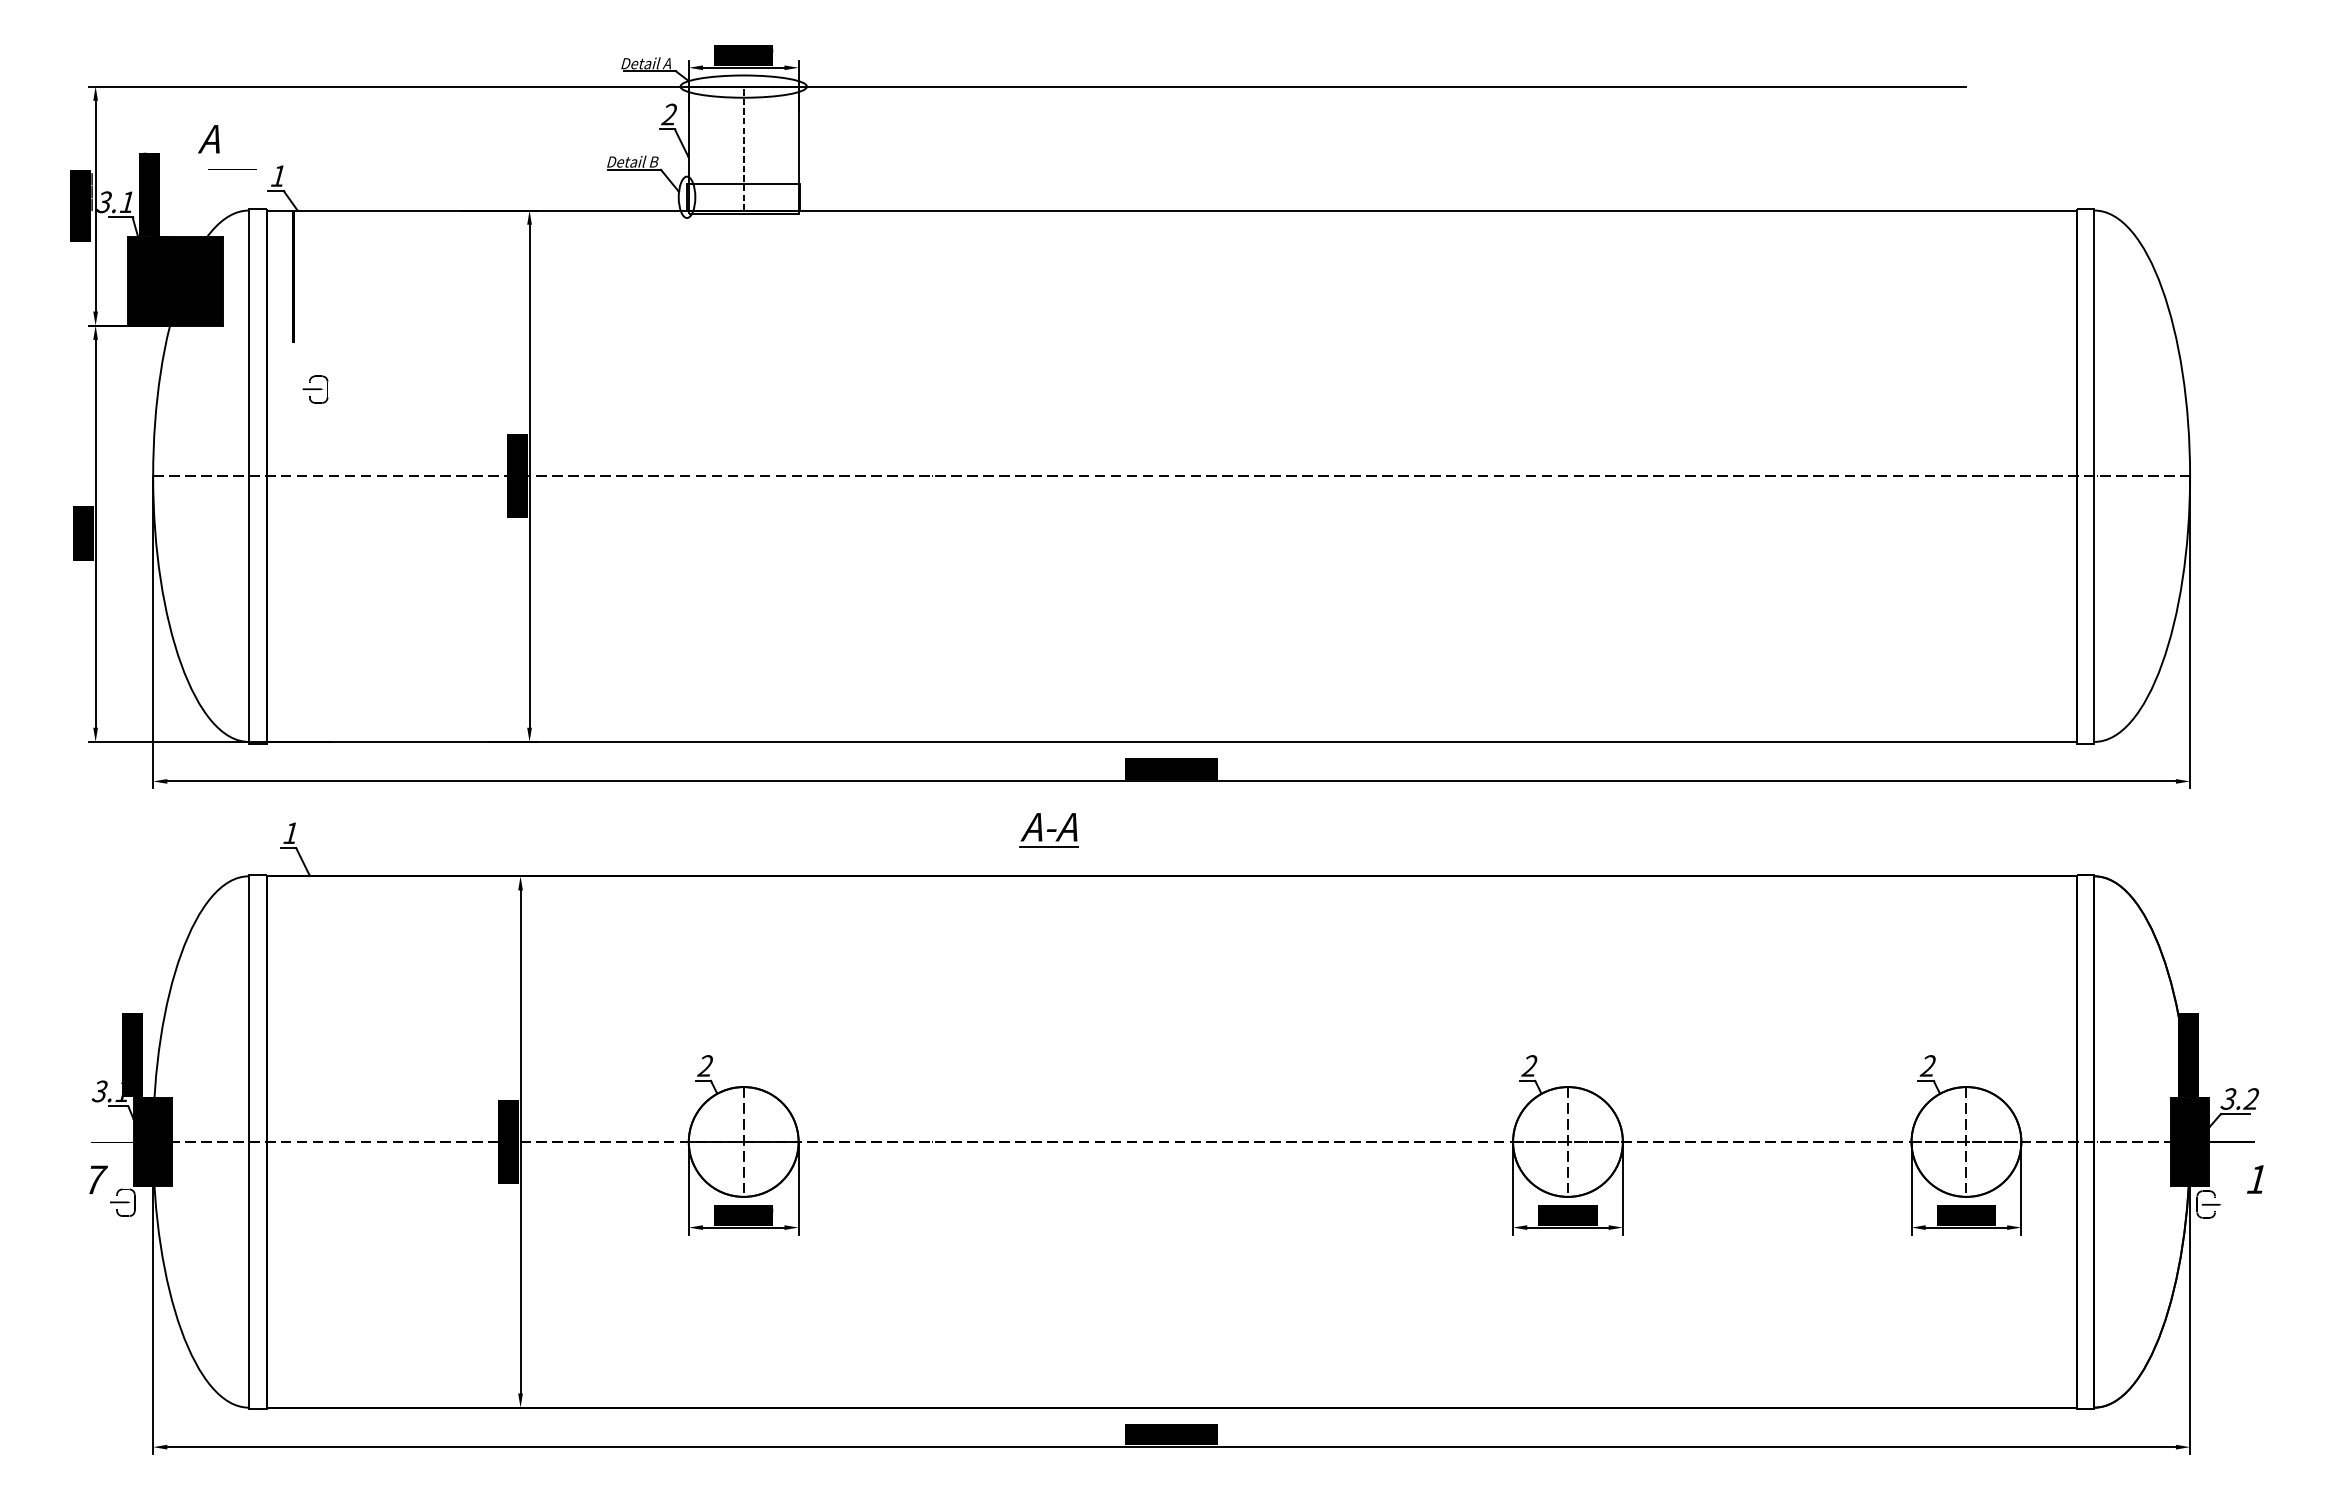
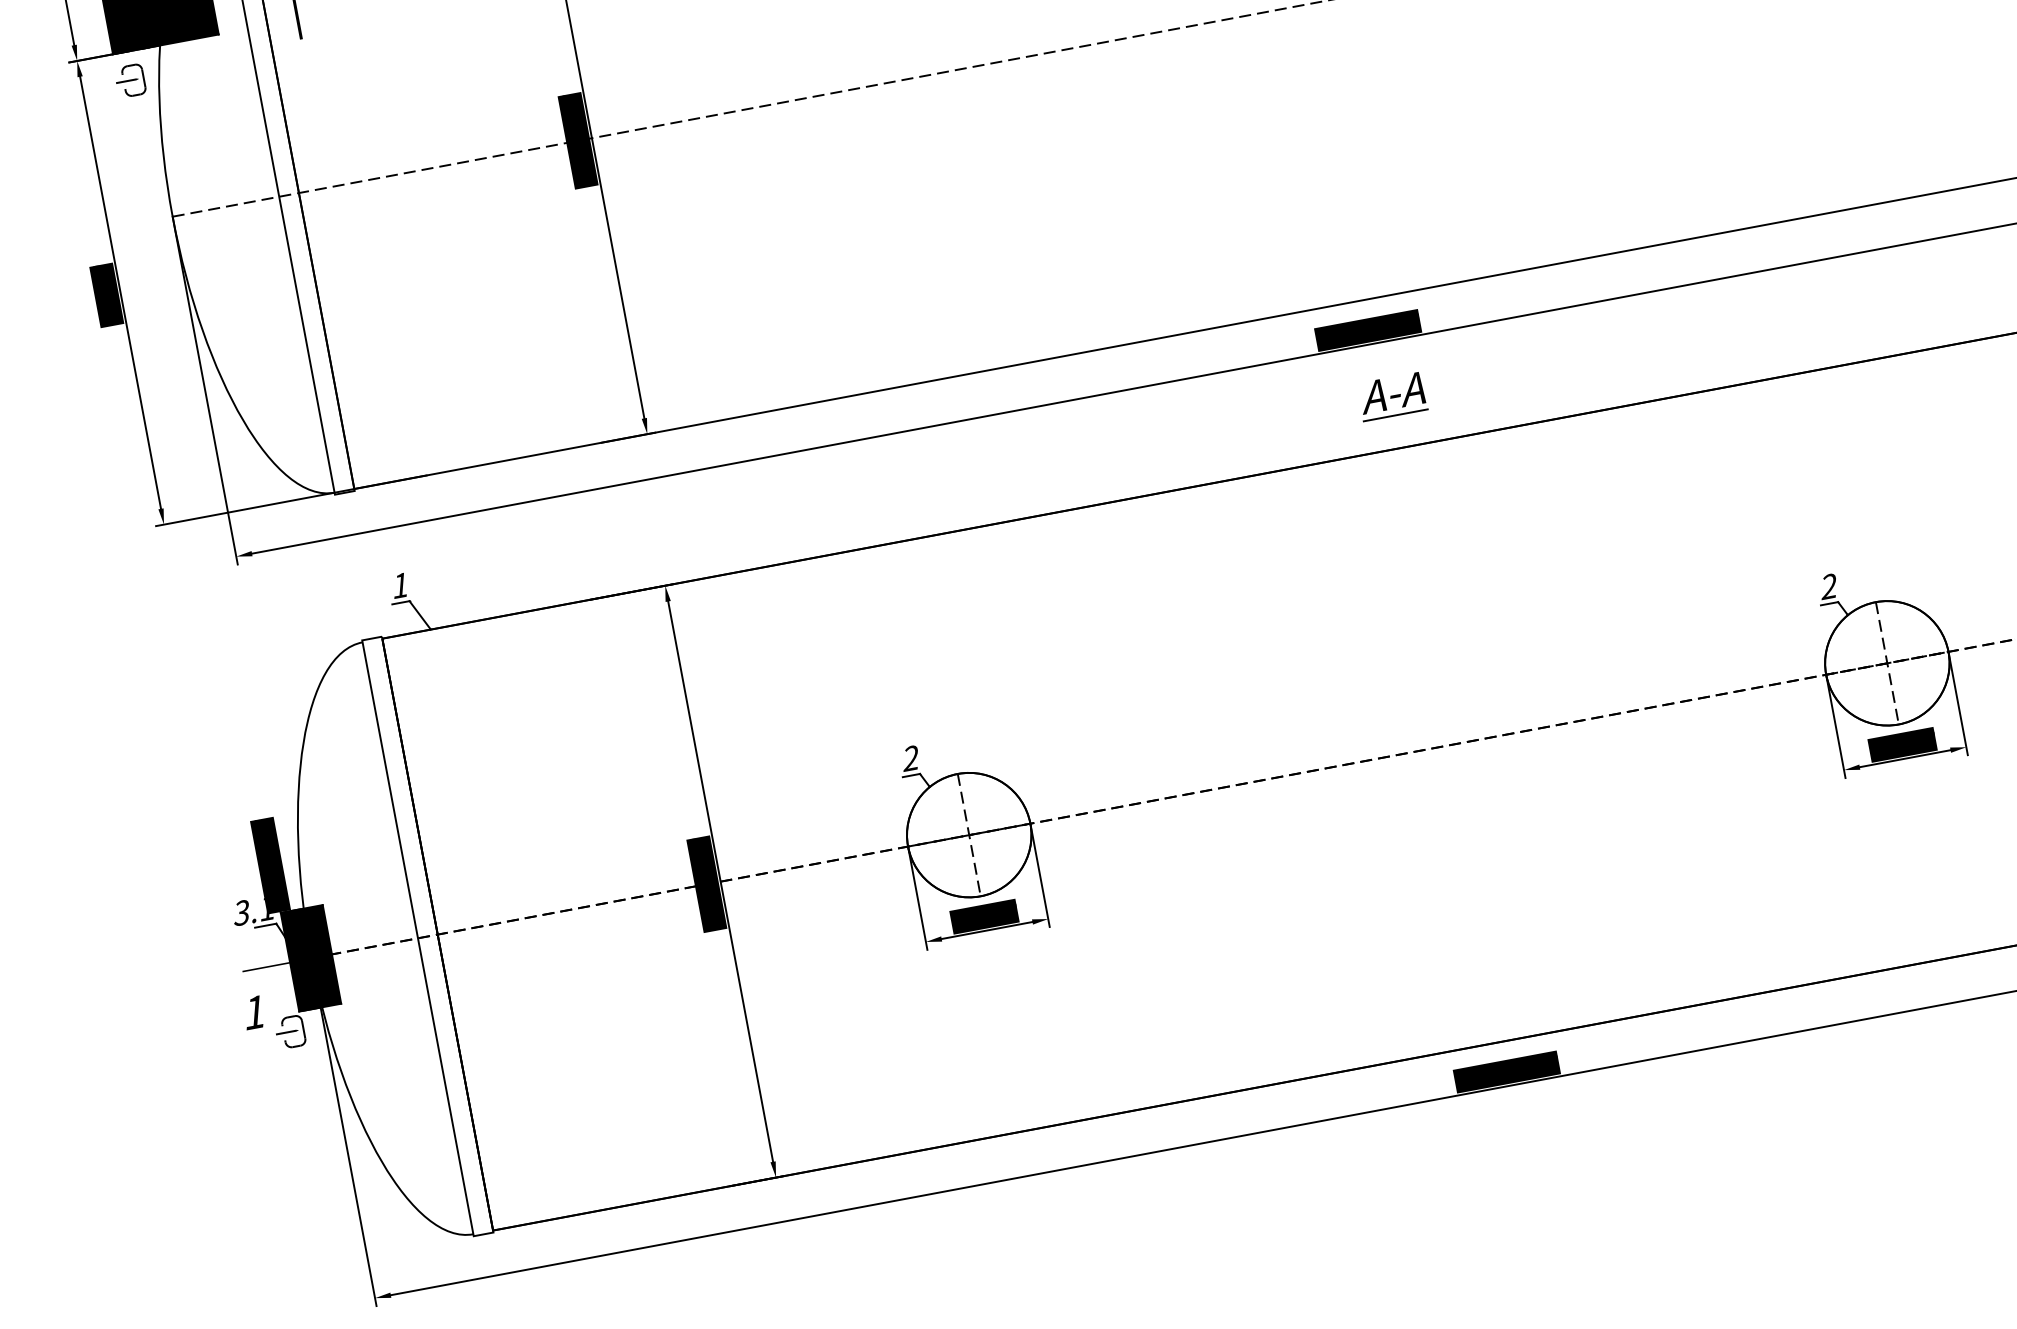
part: (315, 389) -> (130, 80), moved
part: (1048, 830) -> (1391, 396), moved
text: (96, 1179) -> (256, 1011), 7 -> 1

